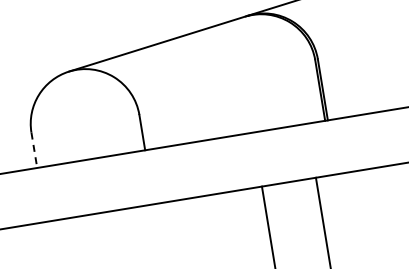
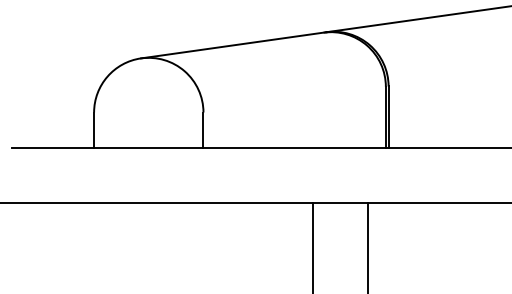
line: (34, 150) -> (94, 130), dashed -> solid

